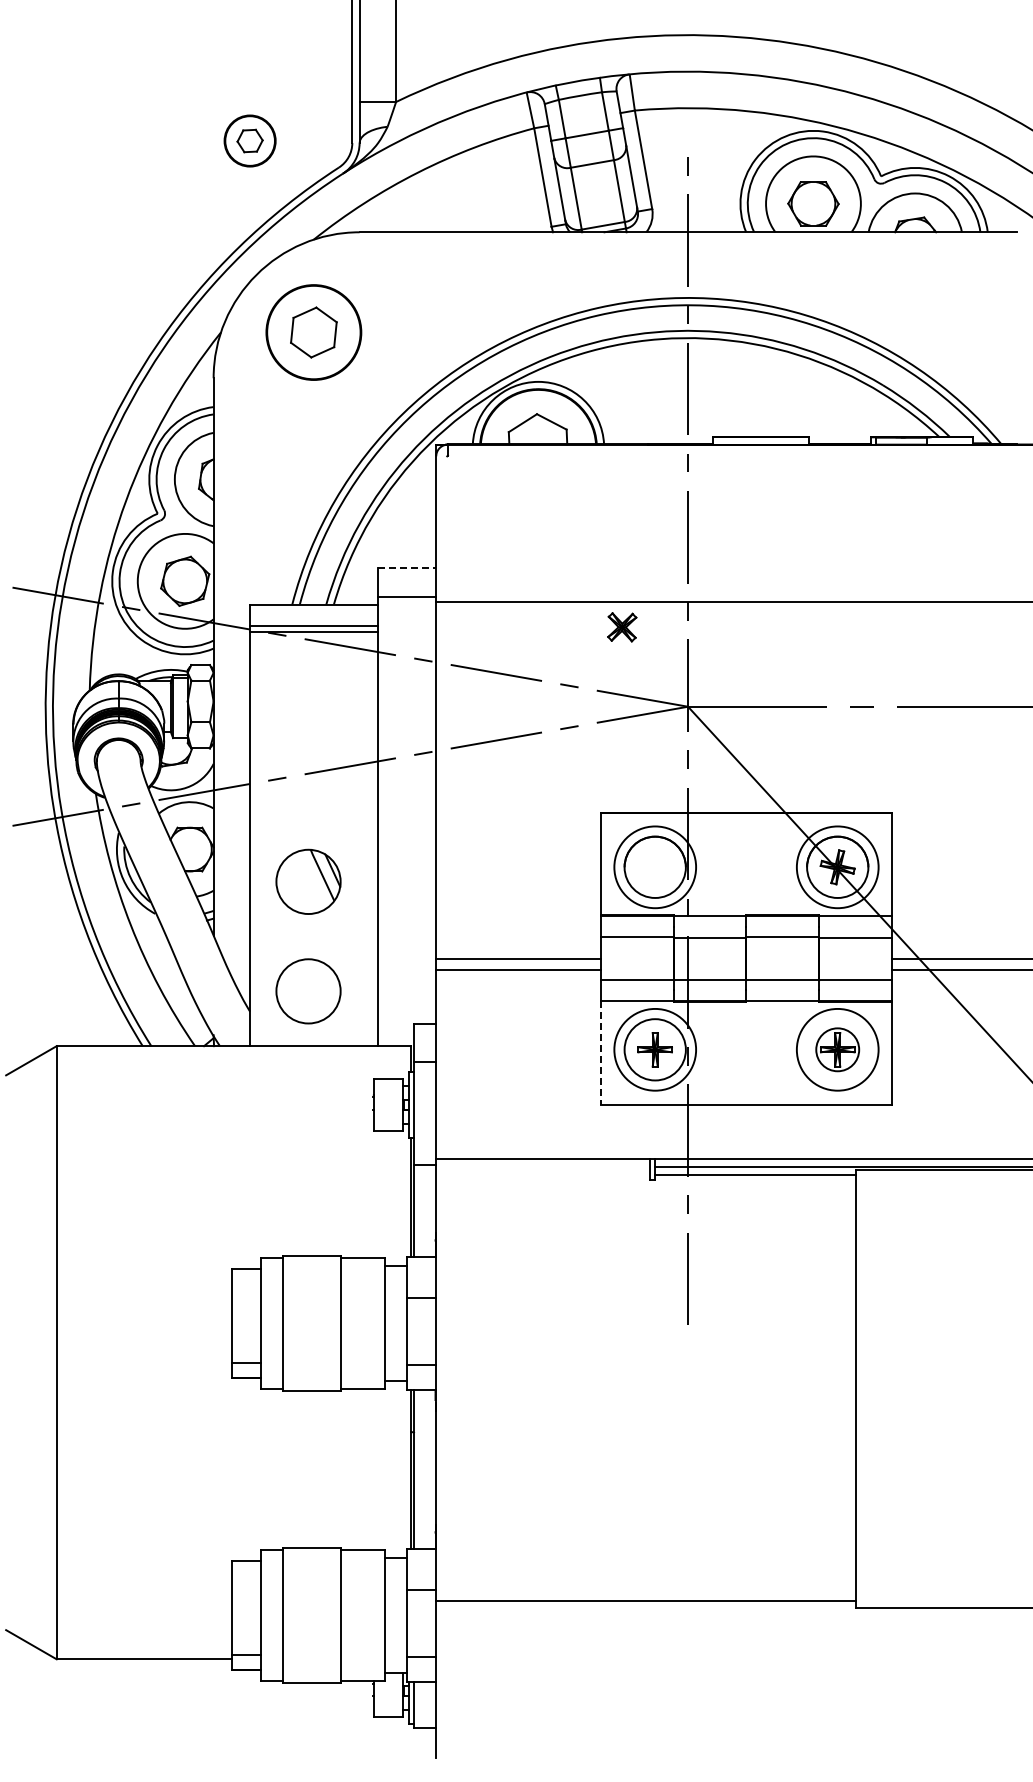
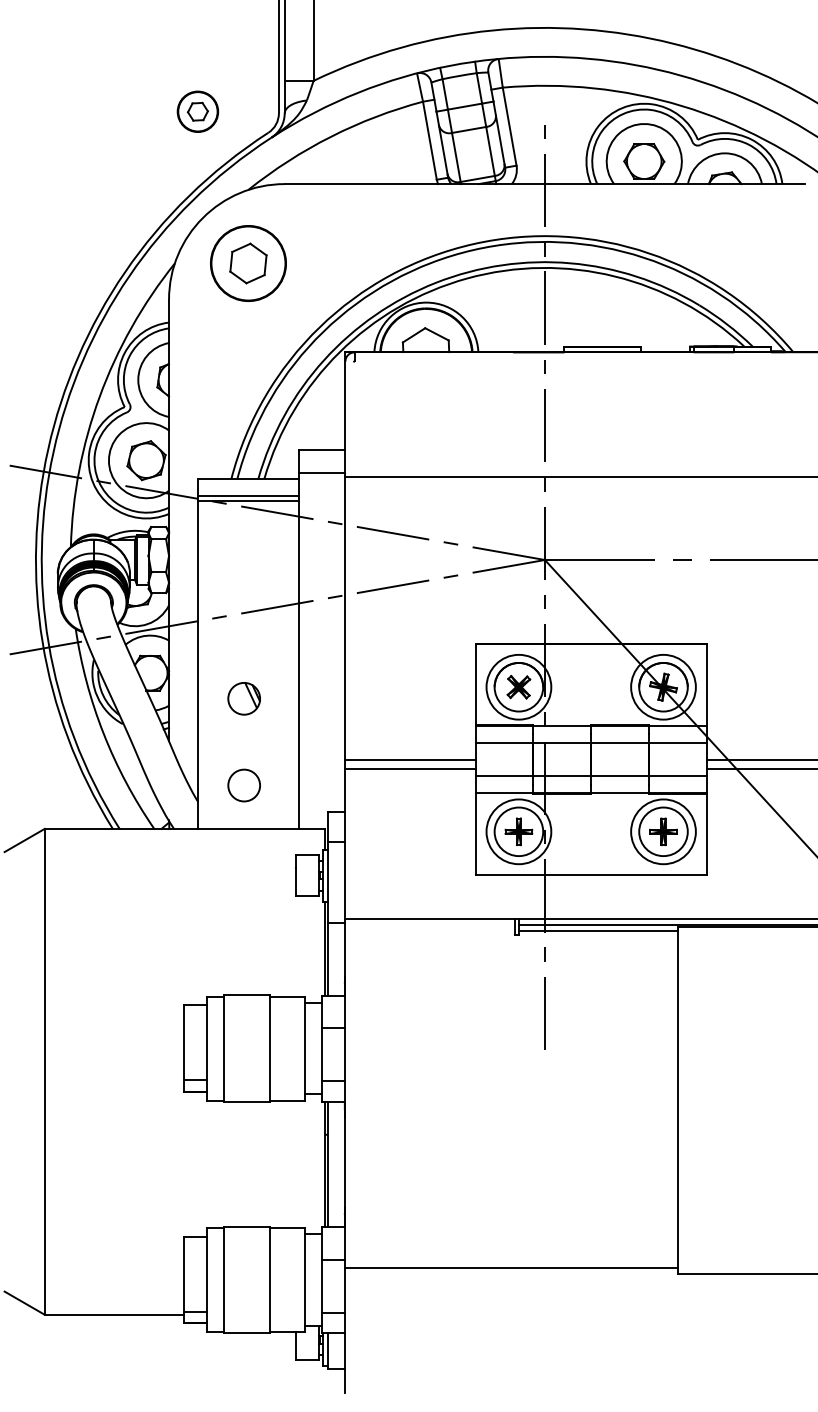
line: (407, 568) -> (322, 450), dashed -> solid
part: (622, 627) -> (519, 687), moved
part: (308, 881) -> (244, 698), size x0.62
circle: (308, 991) -> (244, 785), size x0.62
circle: (837, 1049) -> (663, 831), size x1.43
line: (600, 1052) -> (475, 833), dashed -> solid

